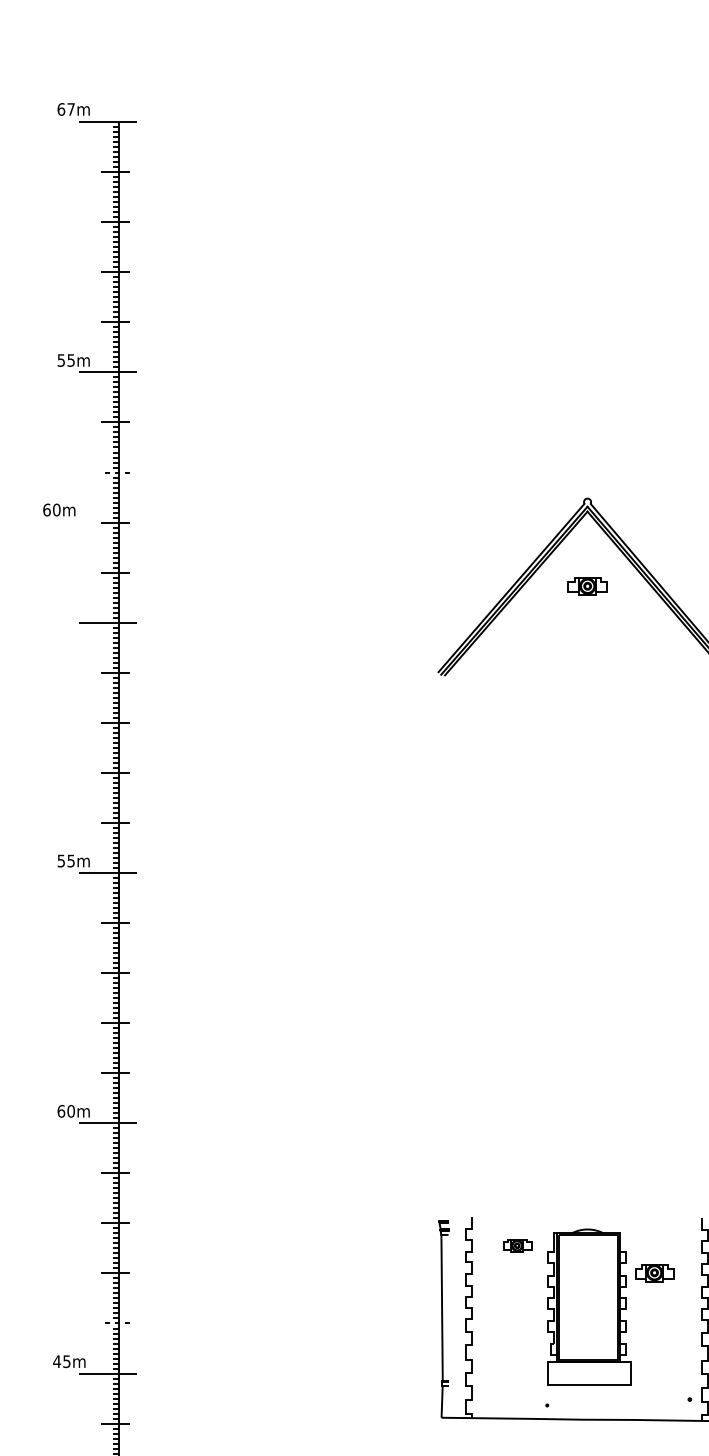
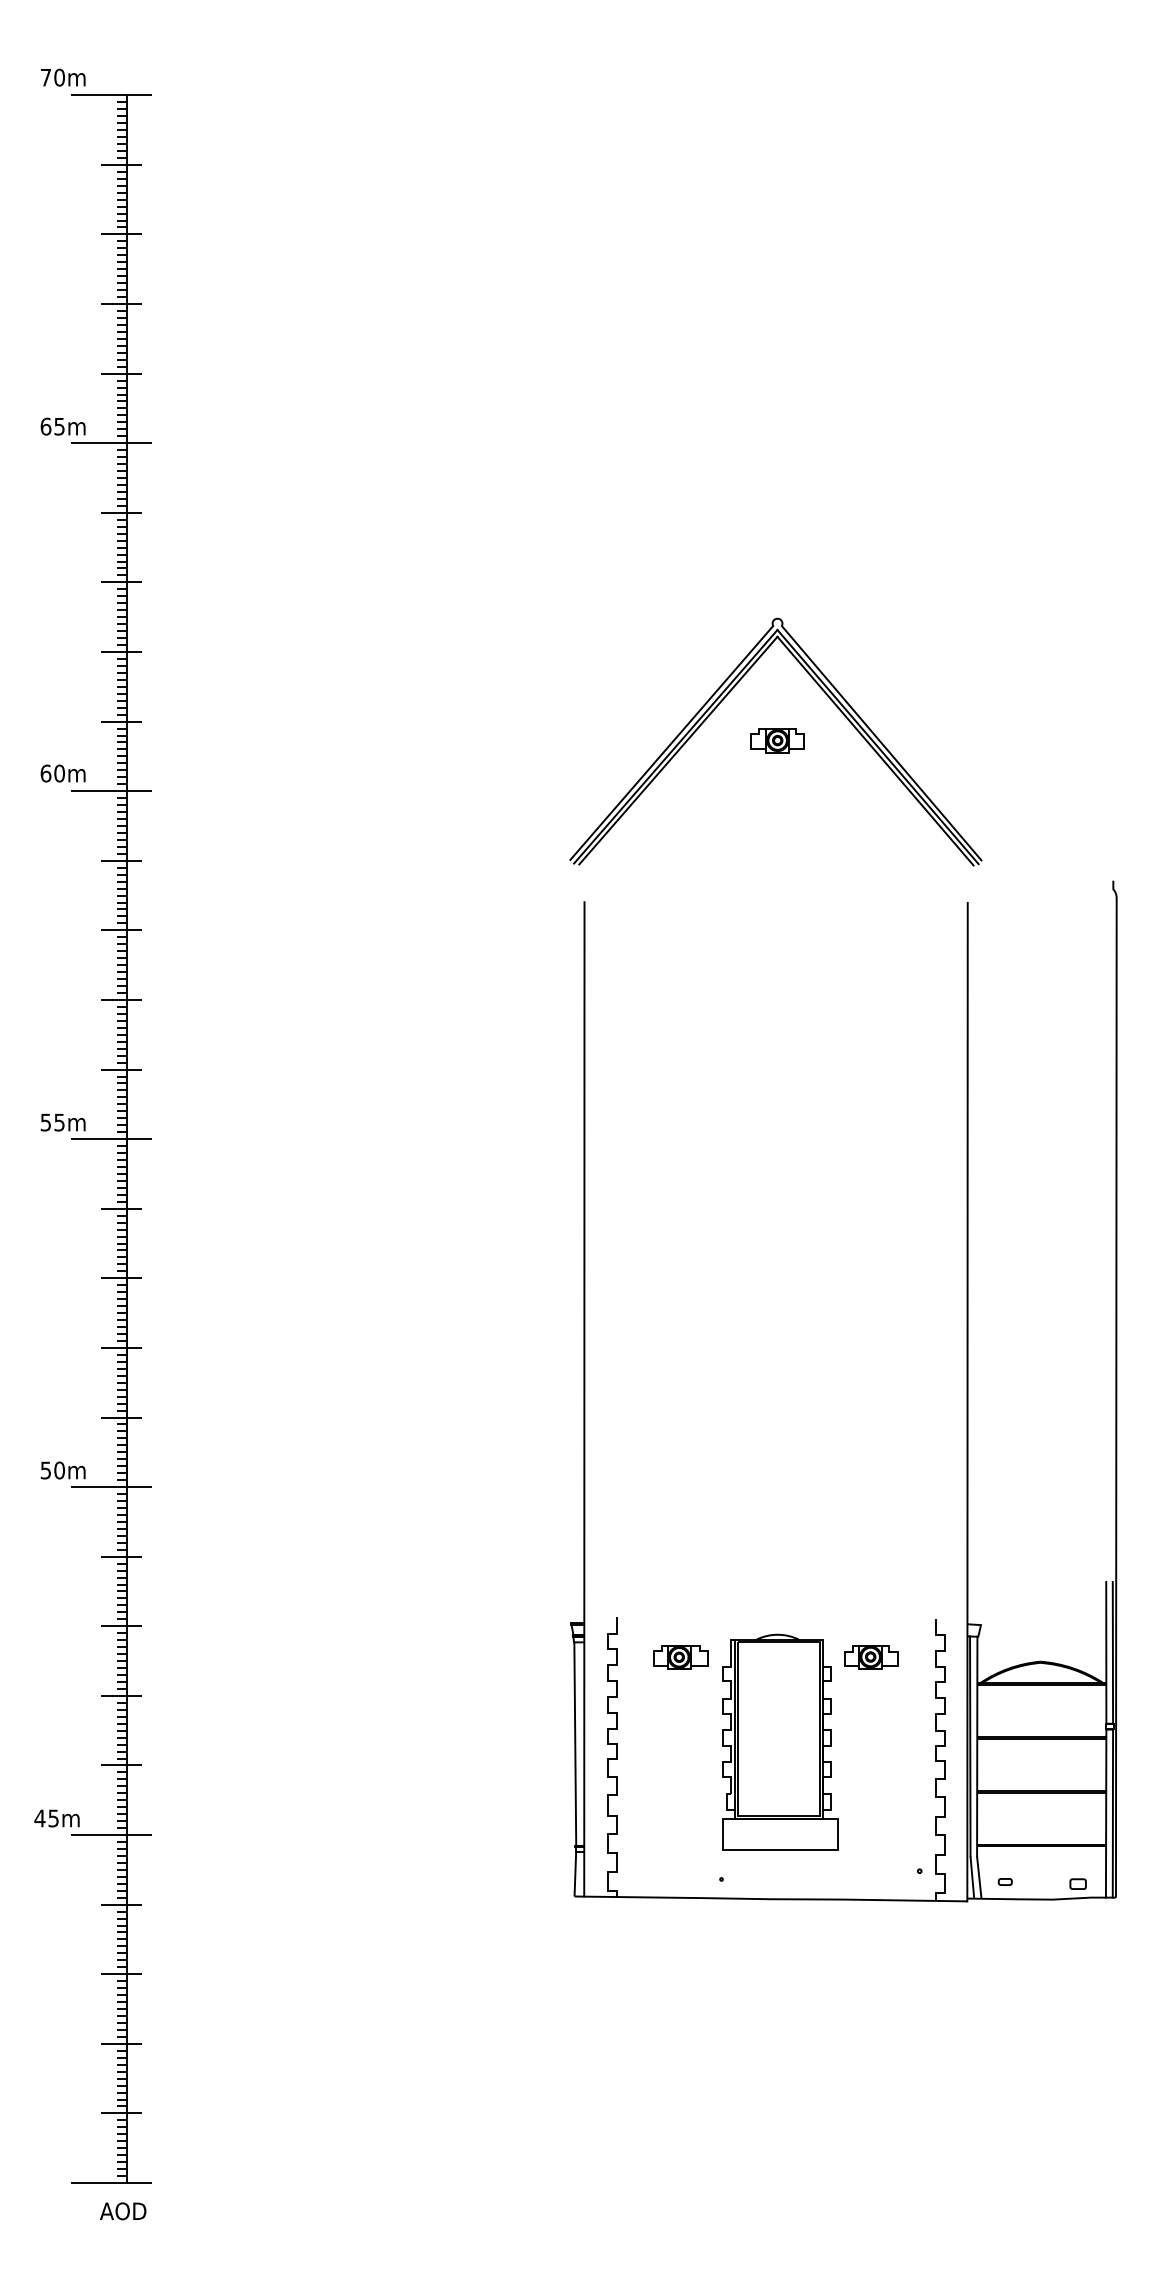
text: (66, 109) -> (52, 77), 67m -> 70m
text: (61, 360) -> (45, 426), 55m -> 65m
line: (114, 472) -> (120, 582), dashed -> solid
text: (58, 509) -> (62, 773), moved
line: (448, 1060) -> (584, 1399), added
text: (61, 1111) -> (45, 1470), 60m -> 50m
part: (517, 1245) -> (680, 1657), size x1.43
part: (655, 1273) -> (871, 1657), moved
line: (114, 1323) -> (120, 1765), dashed -> solid

